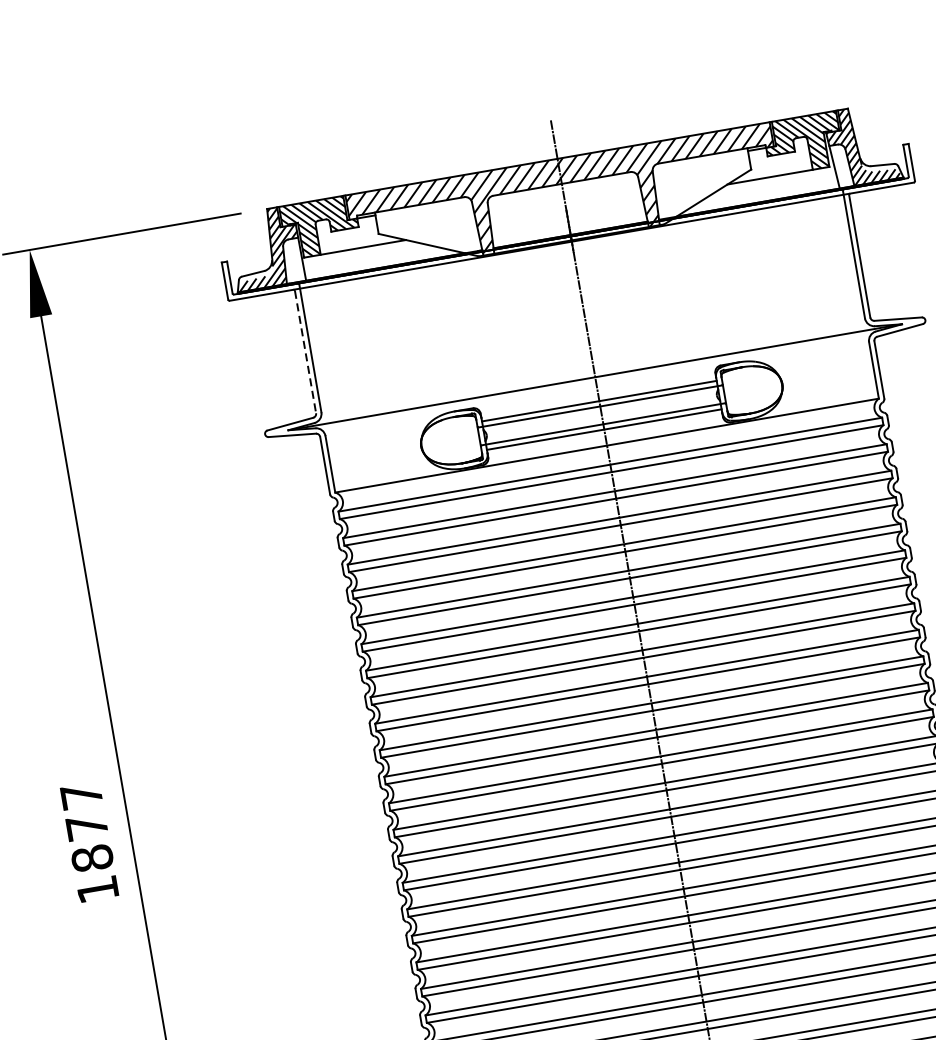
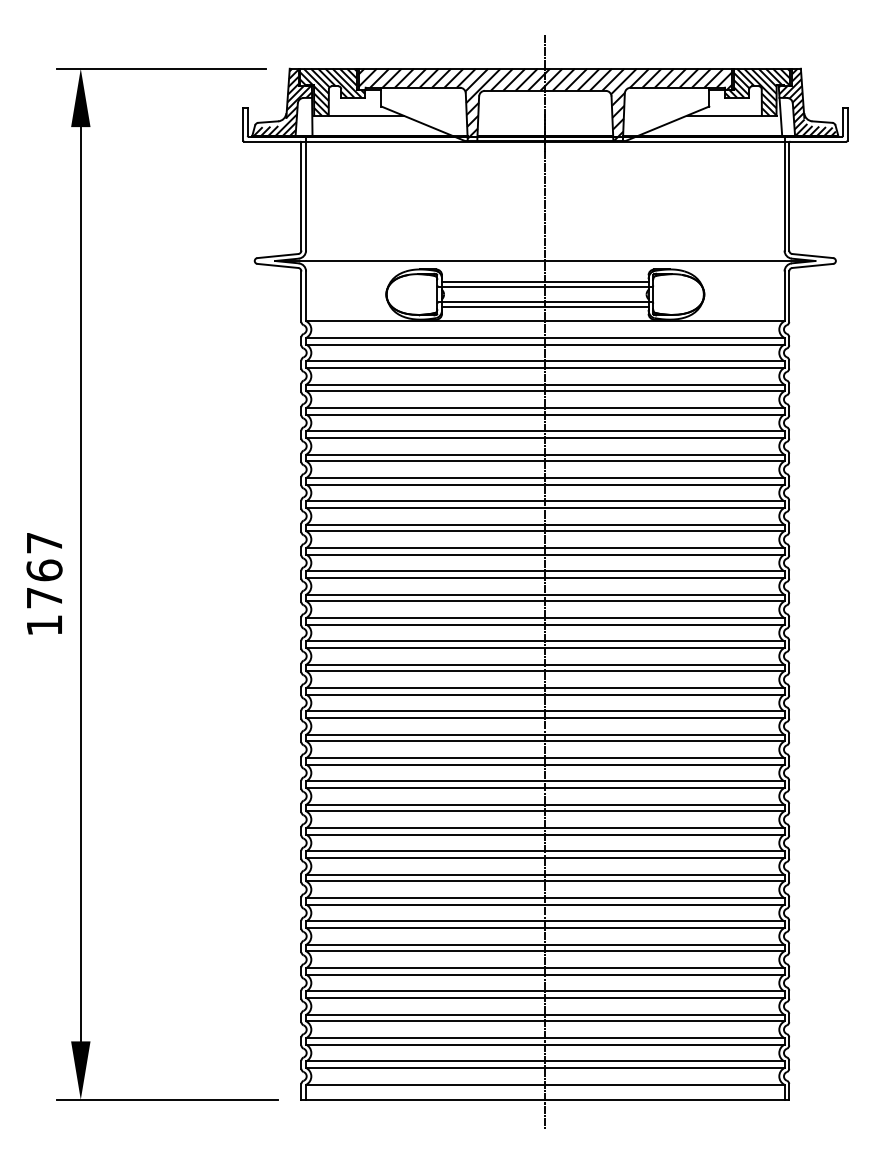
line: (305, 351) -> (301, 196), dashed -> solid
text: (89, 841) -> (44, 583), 1877 -> 1767

